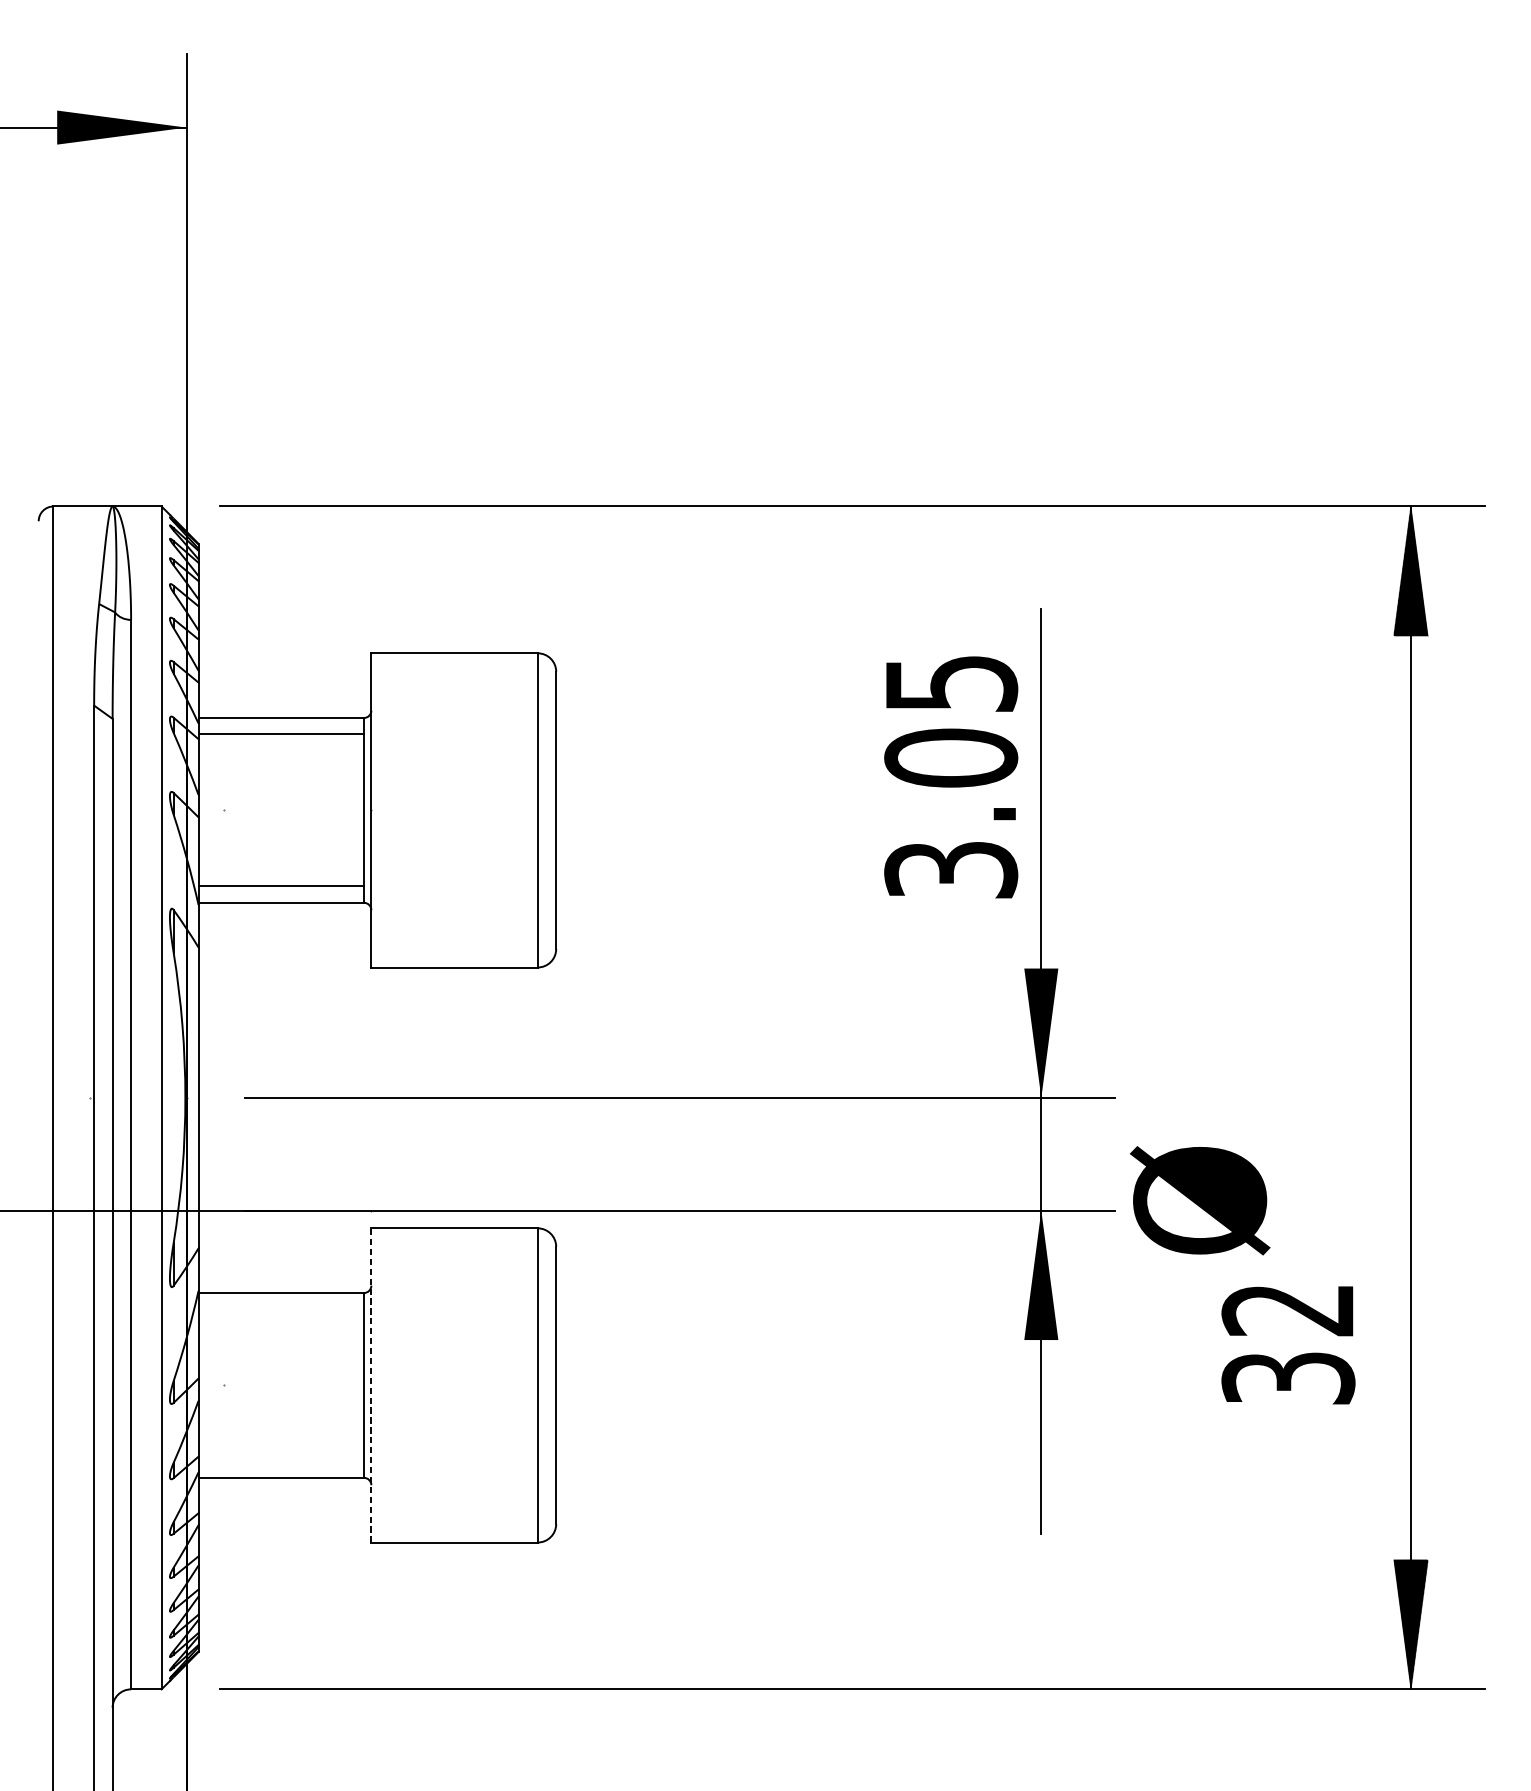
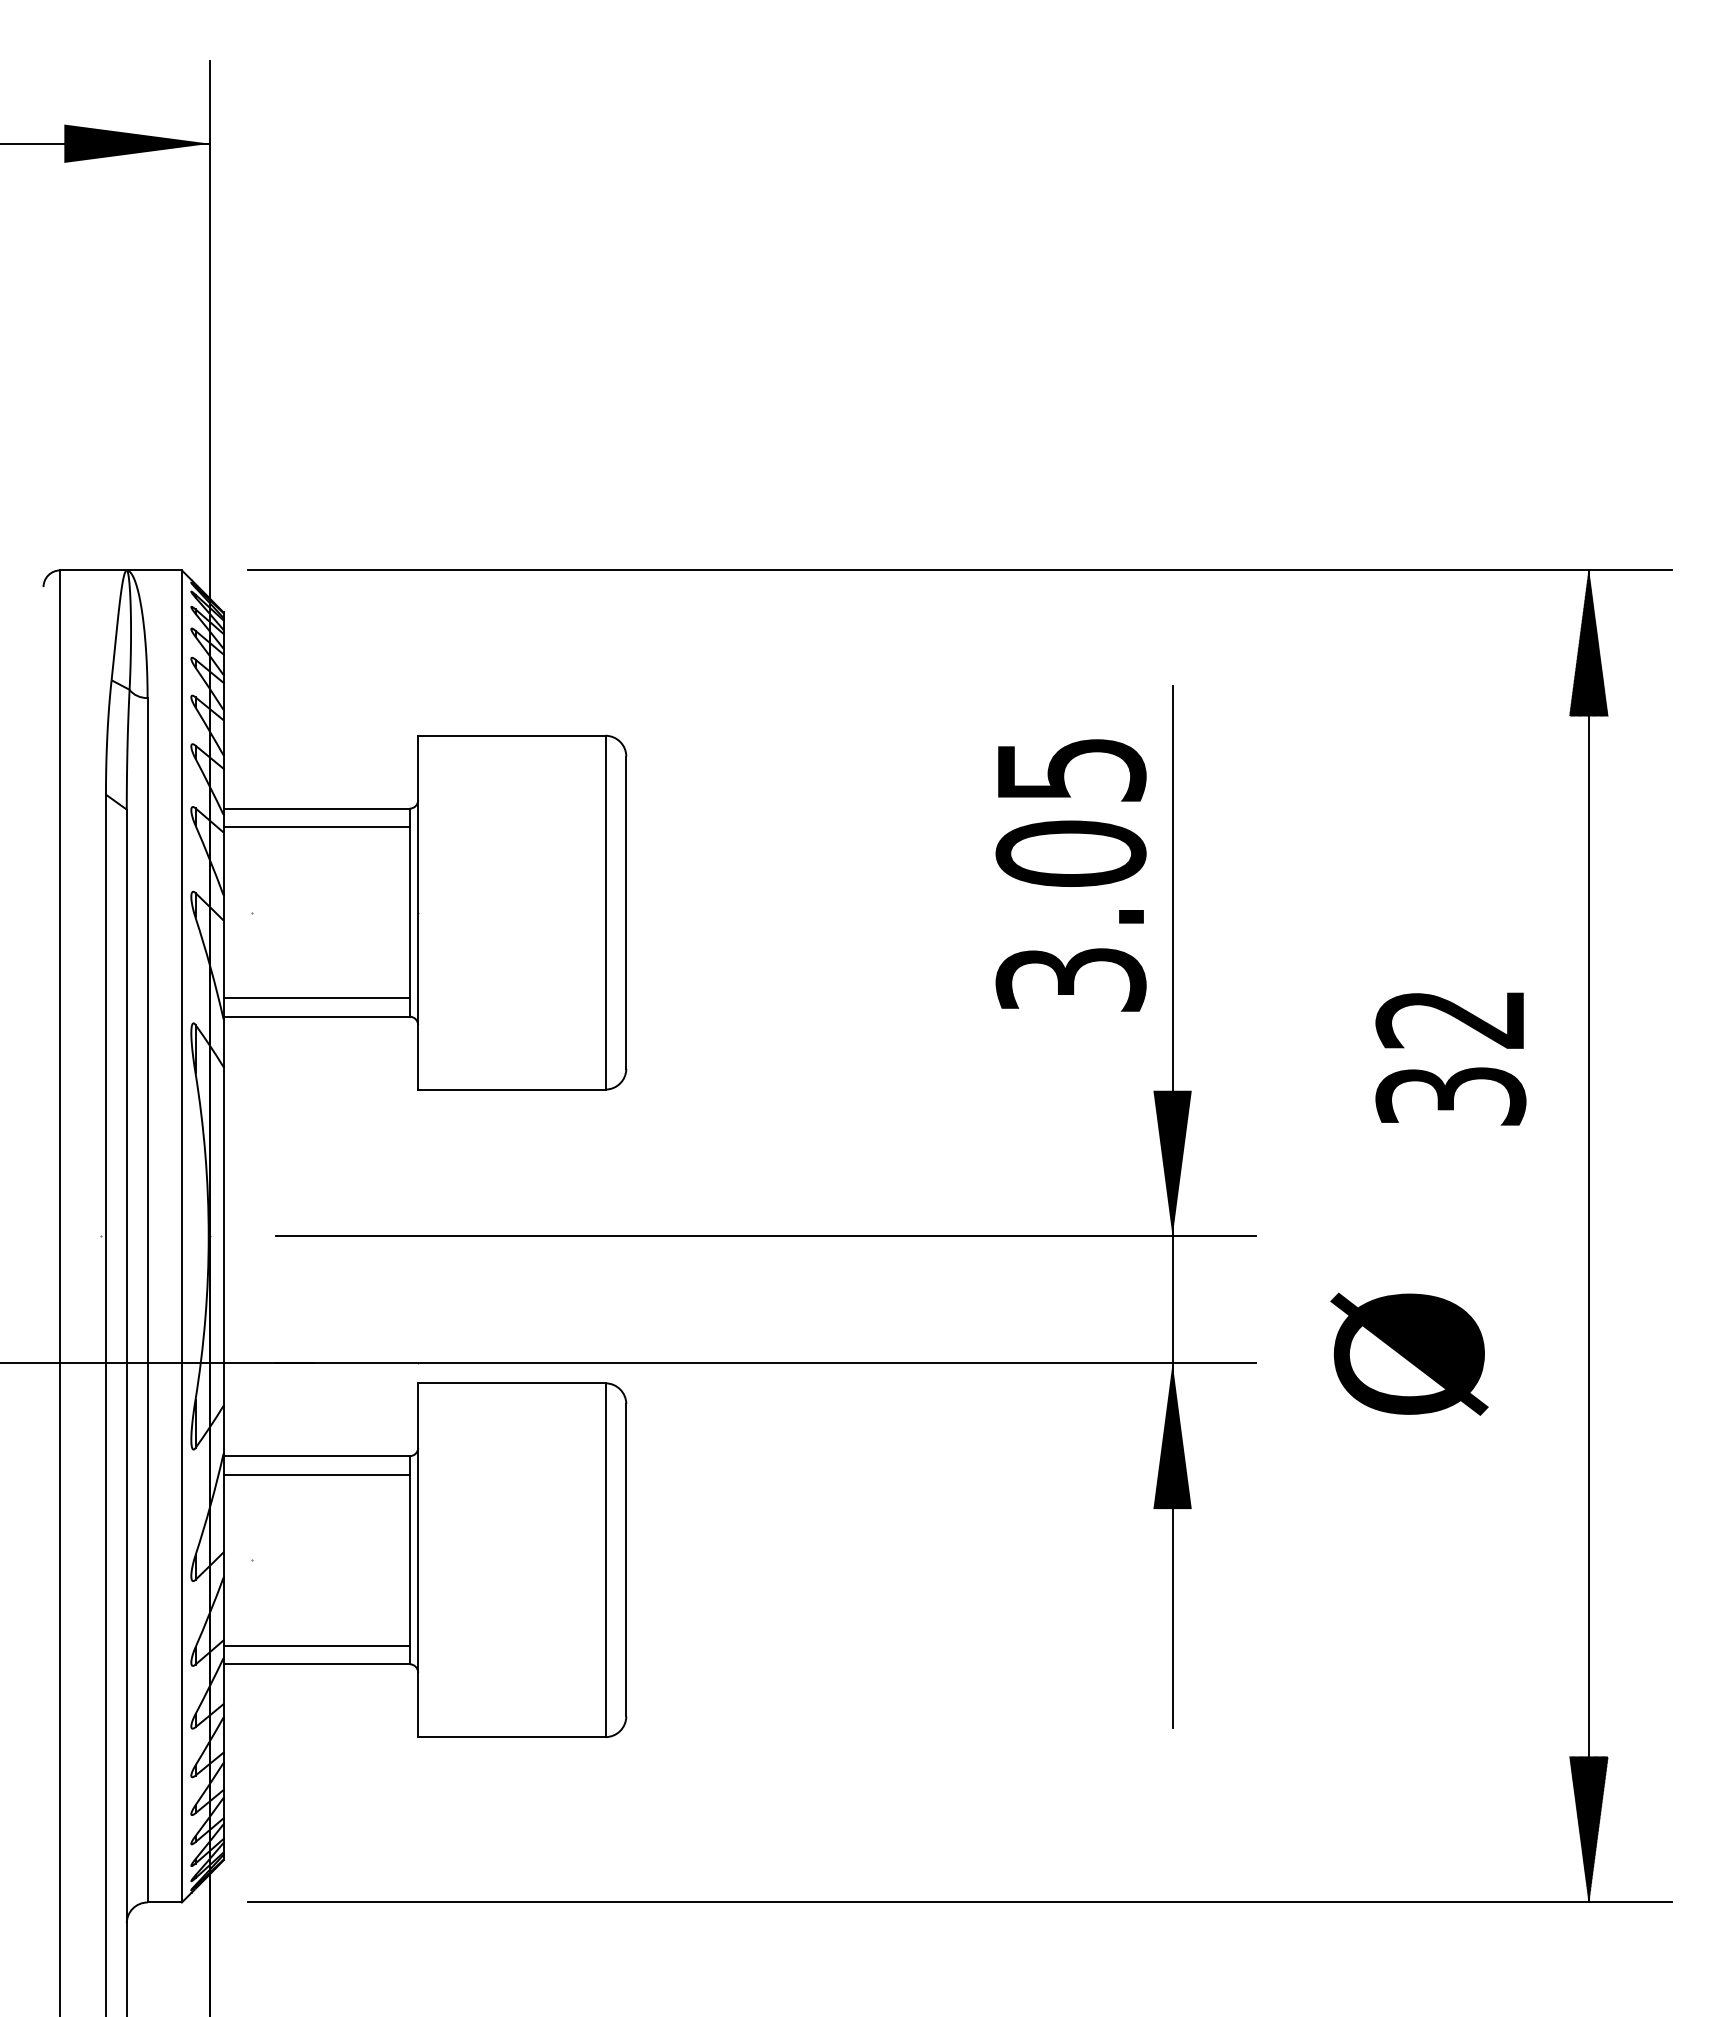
text: (1200, 1200) -> (1409, 1353), moved
line: (281, 1309) -> (316, 1474), added
text: (1288, 1344) -> (1450, 1058), moved
line: (371, 1385) -> (418, 1560), dashed -> solid
line: (281, 1461) -> (316, 1645), added

